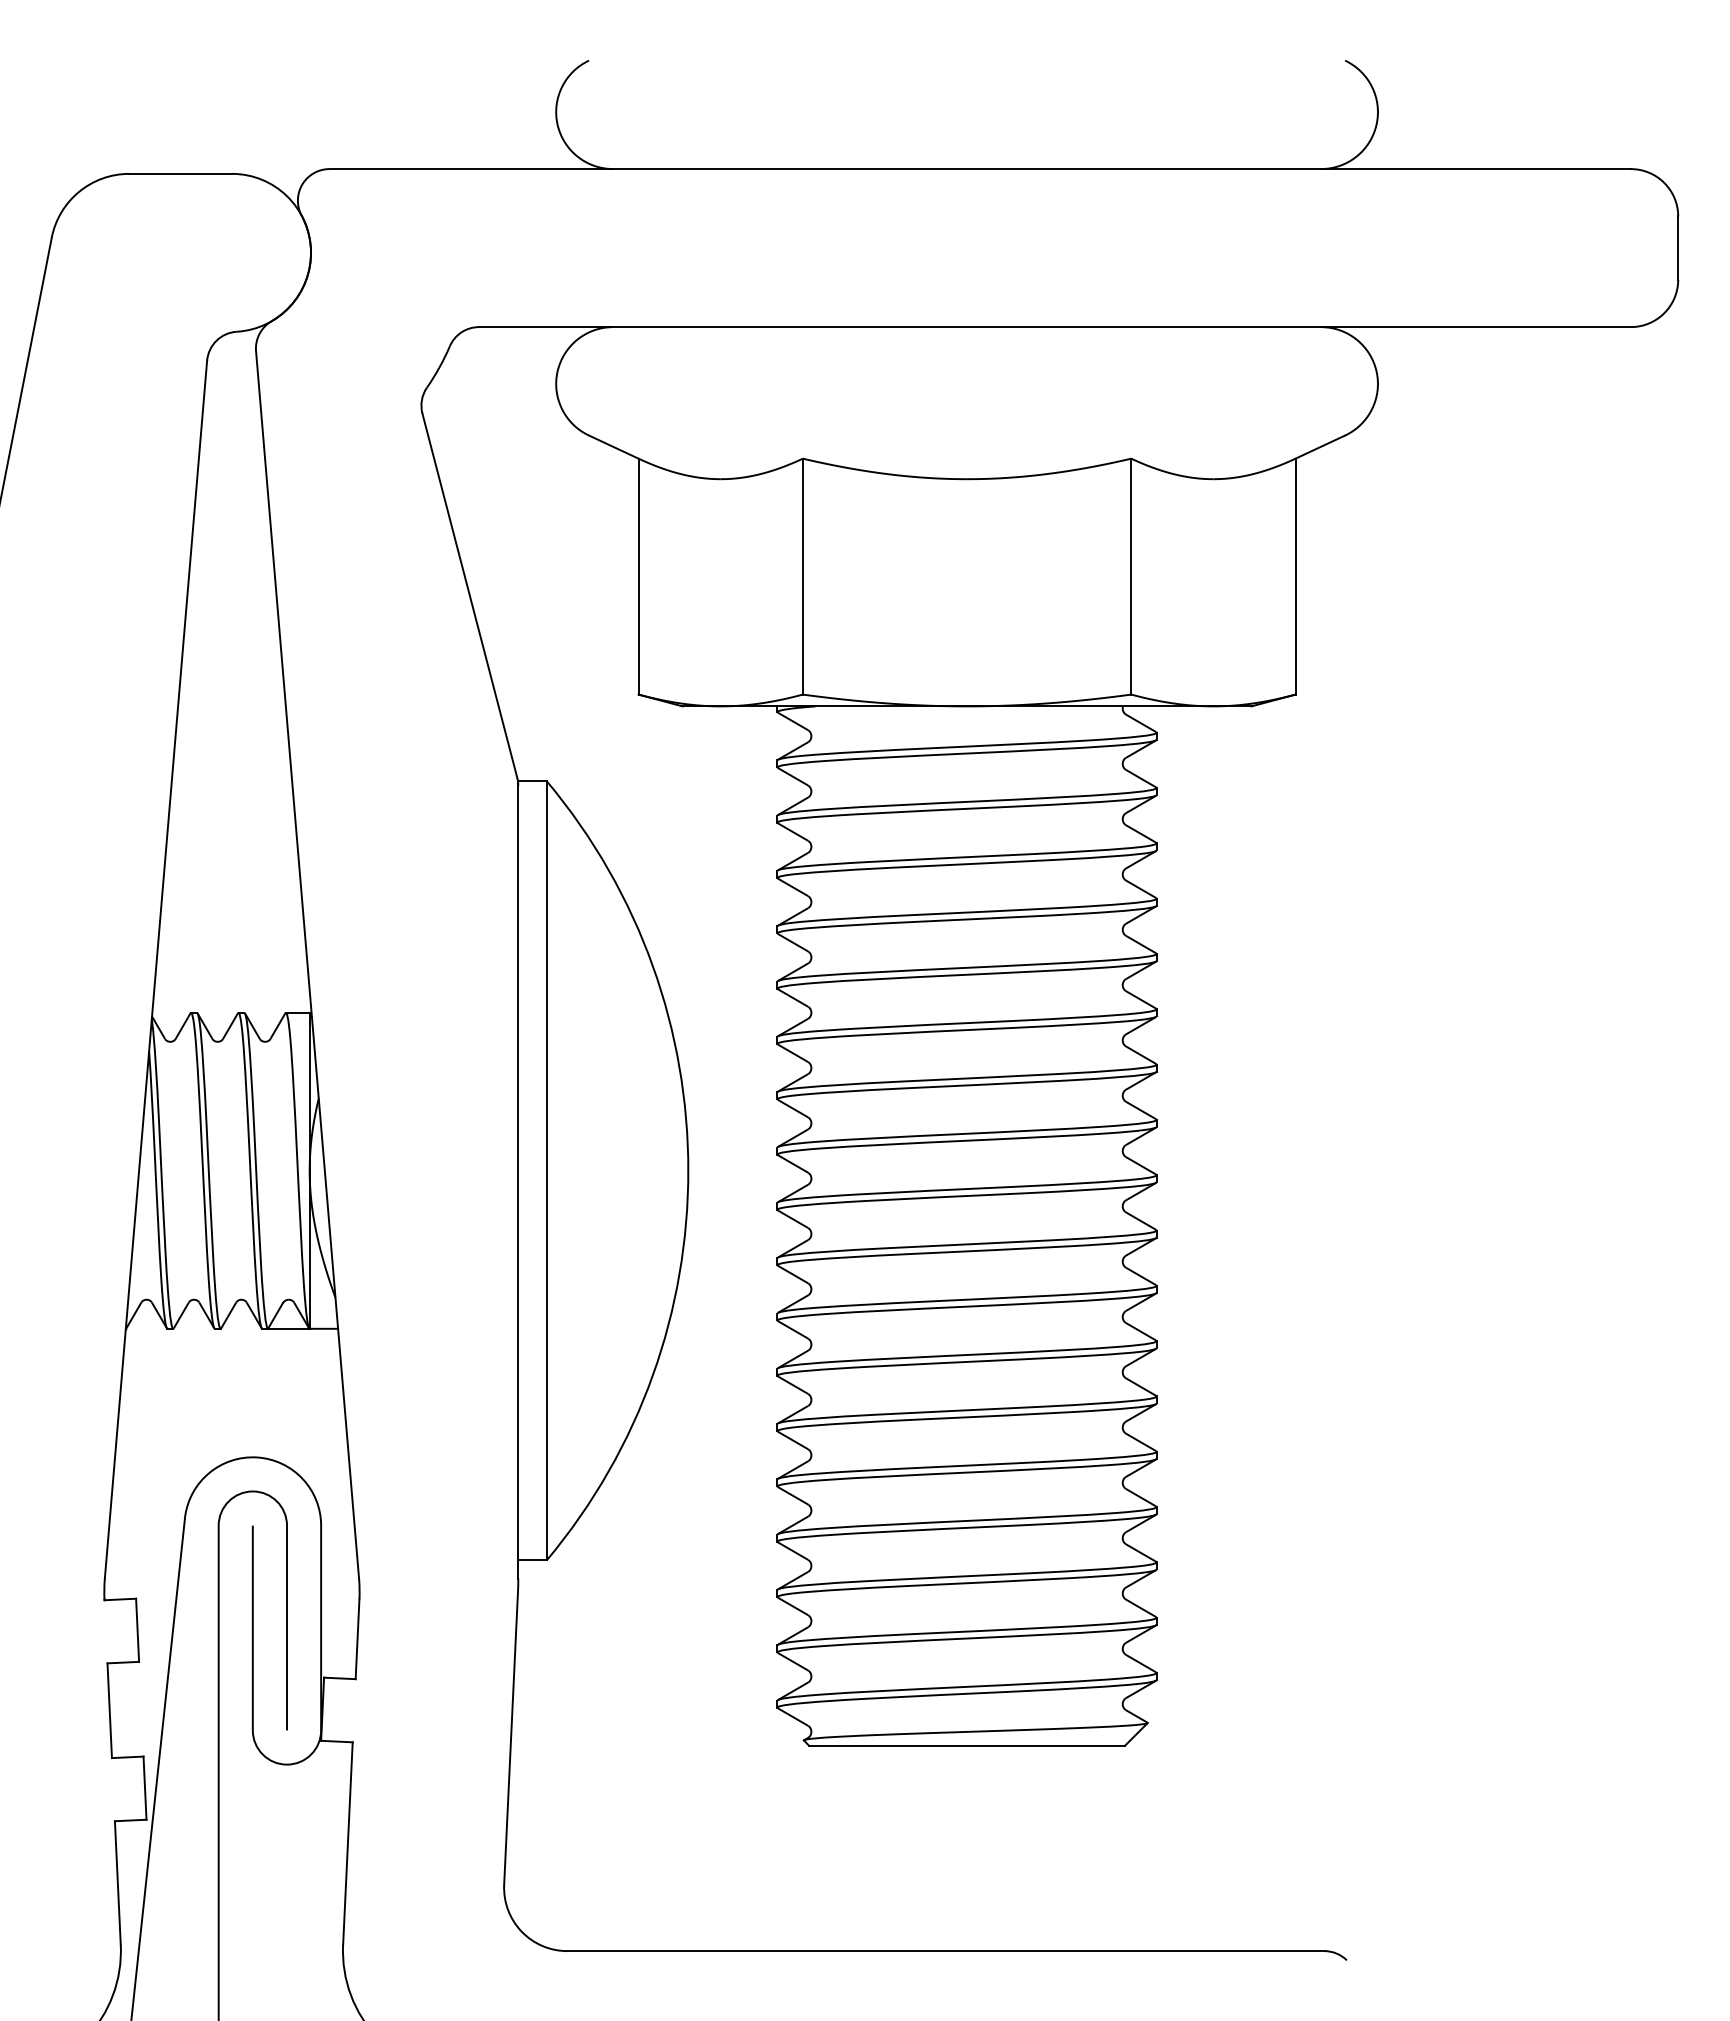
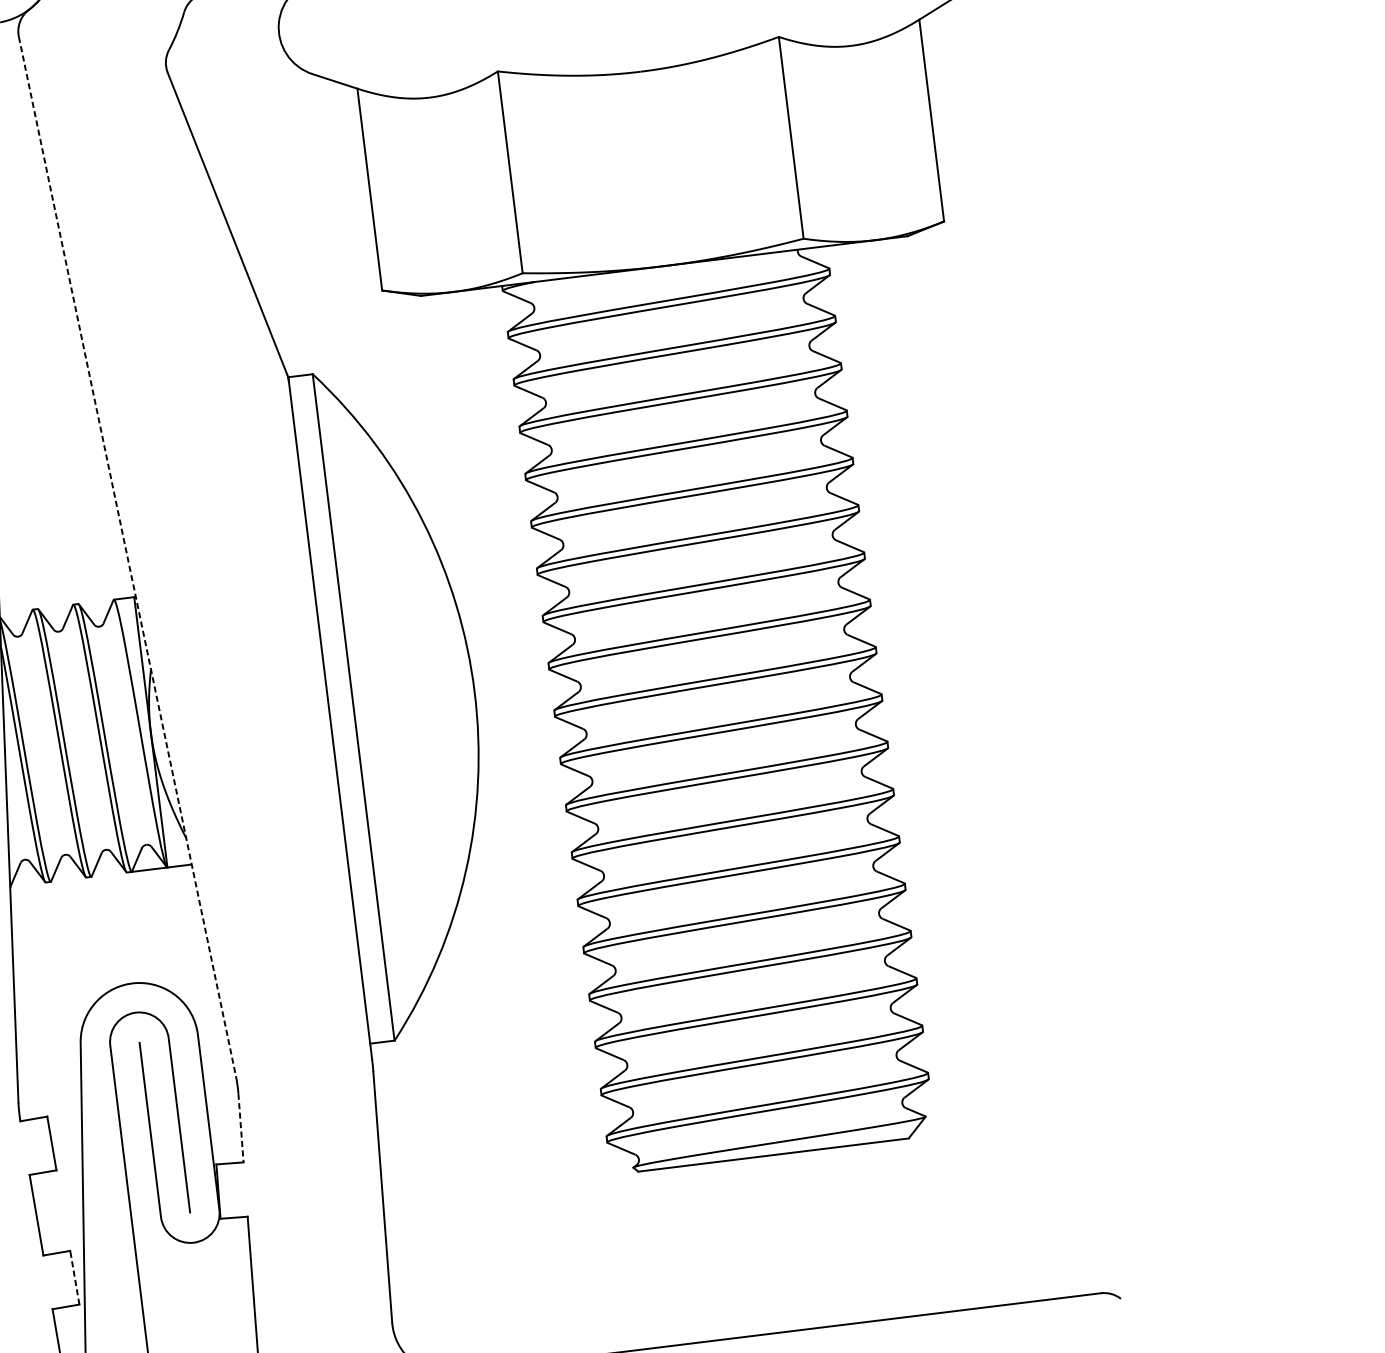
line: (307, 964) -> (127, 556), solid -> dashed
line: (357, 1639) -> (240, 1128), solid -> dashed
line: (145, 1788) -> (75, 1277), solid -> dashed

